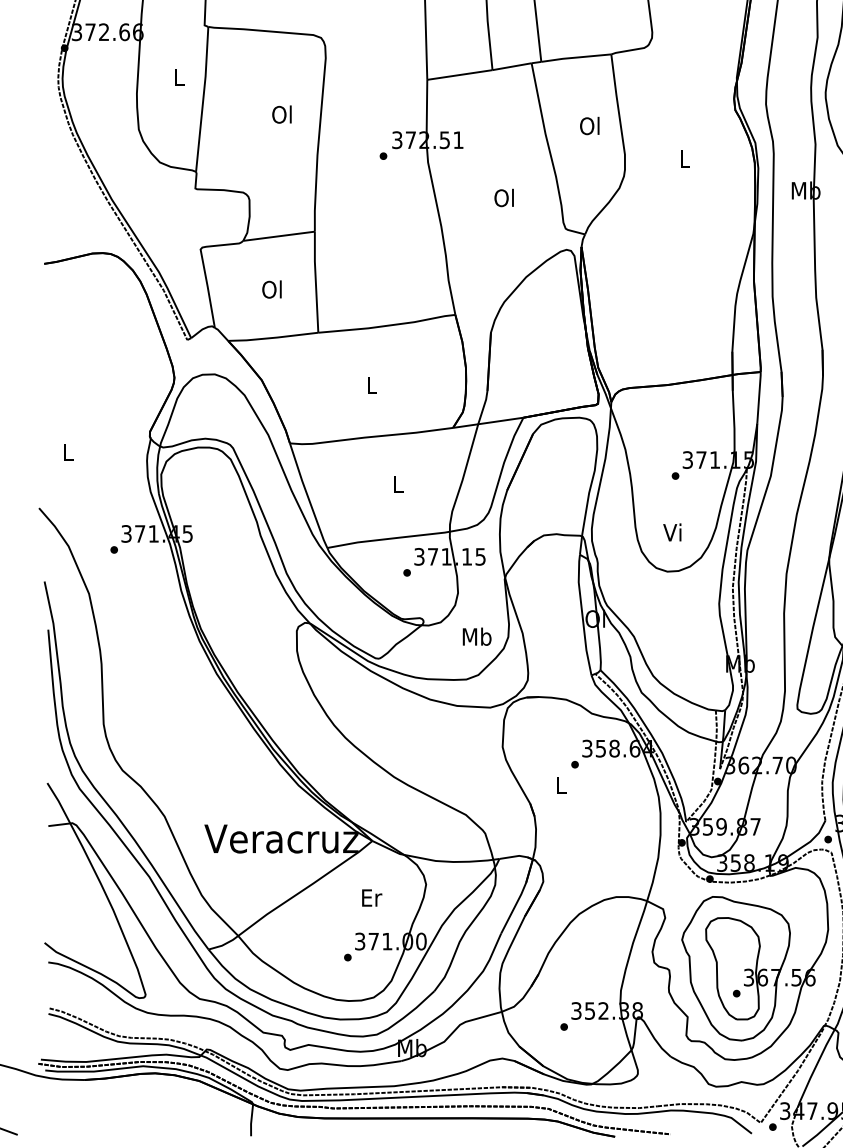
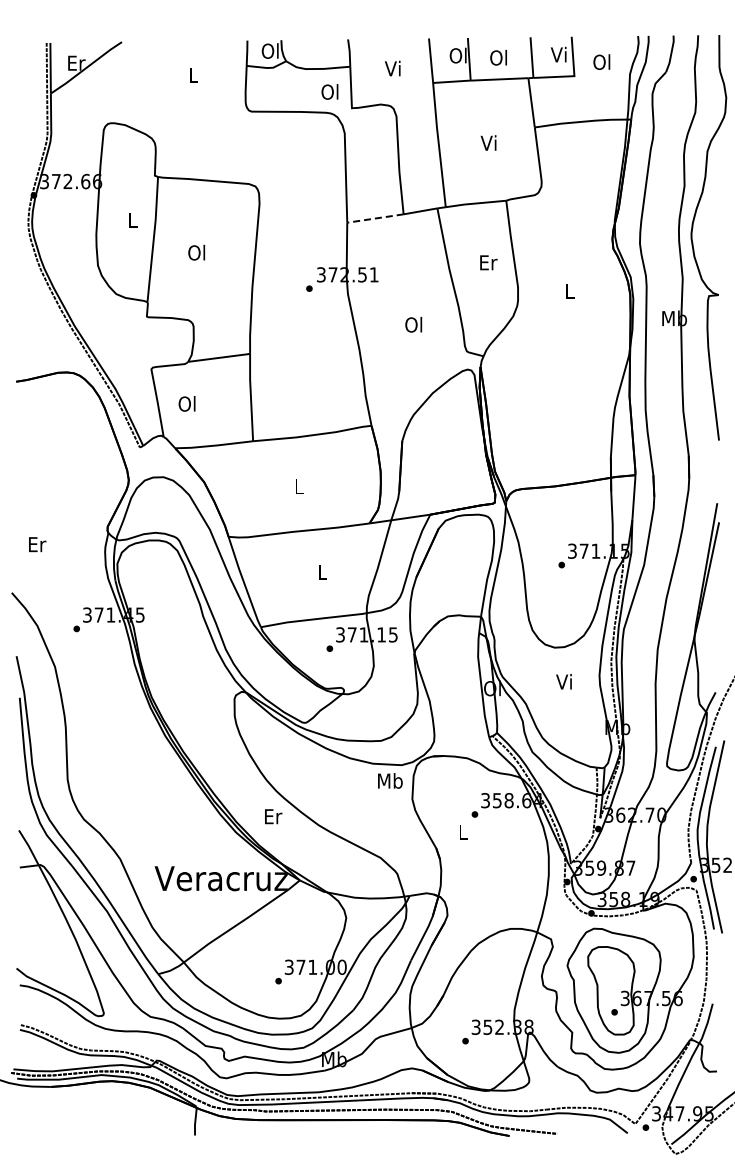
line: (458, 74) -> (374, 218), solid -> dashed
text: (281, 114) -> (196, 252), moved
text: (590, 125) -> (488, 262), Ol -> Er
text: (271, 289) -> (186, 403), moved
text: (68, 452) -> (37, 544), L -> Er
text: (671, 532) -> (563, 681), moved
text: (477, 636) -> (390, 780), moved
text: (372, 897) -> (273, 816), moved

